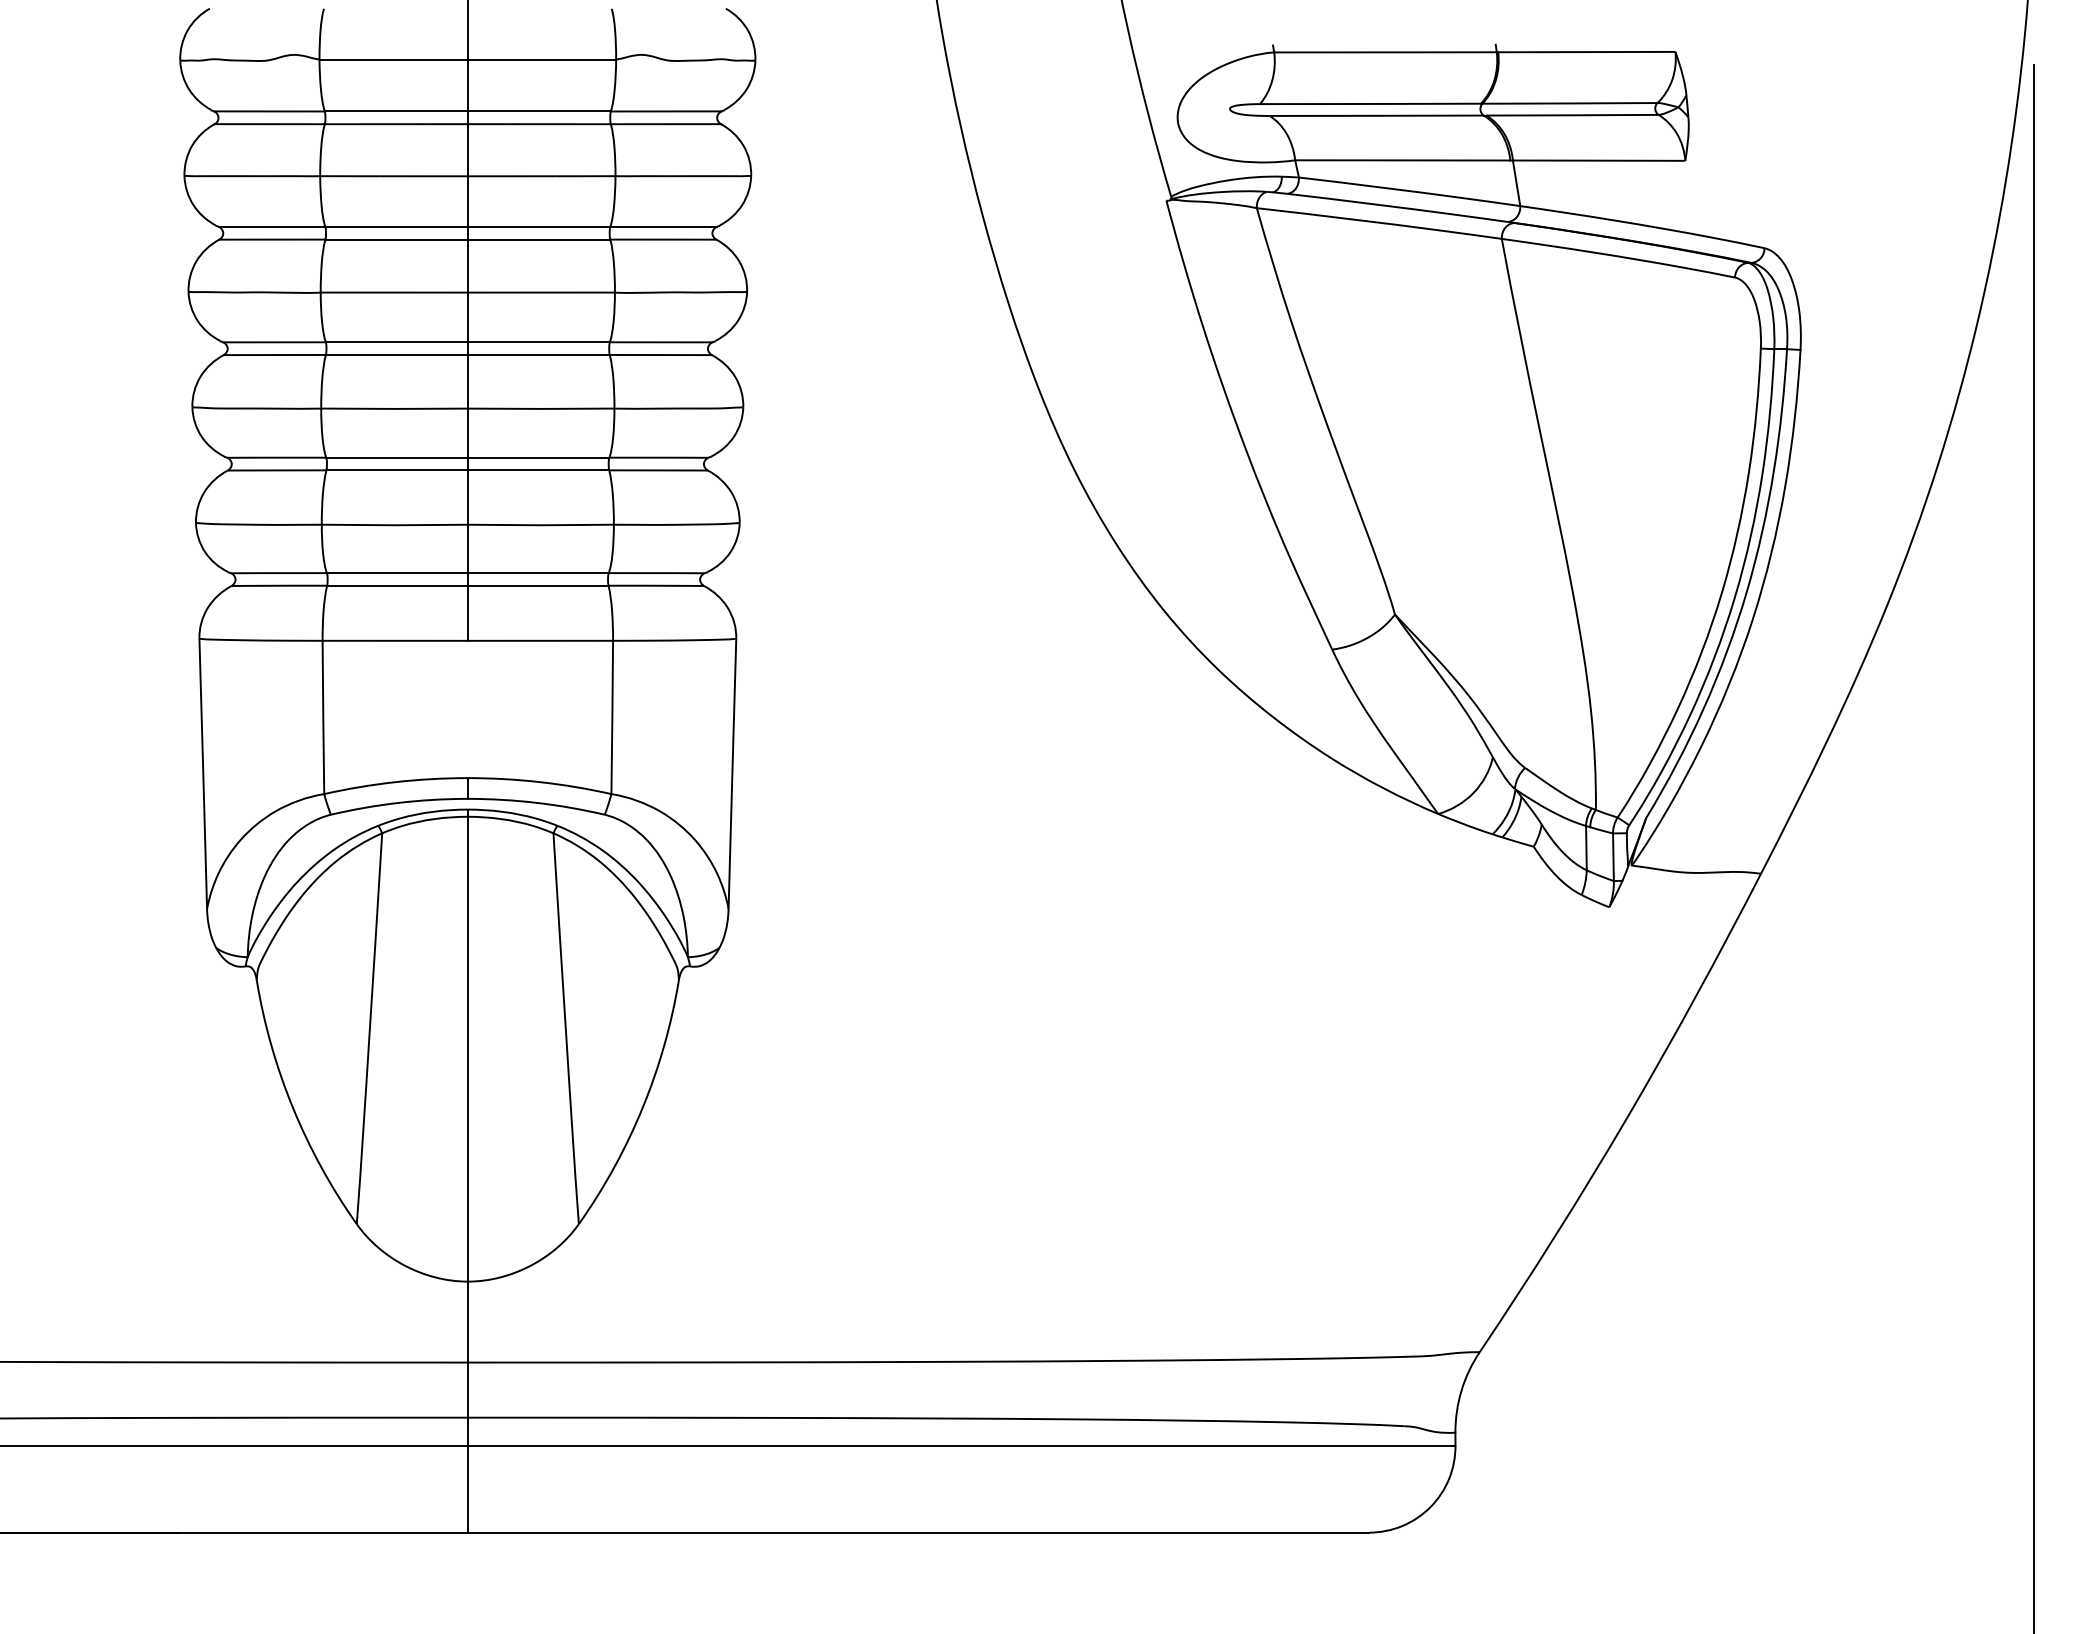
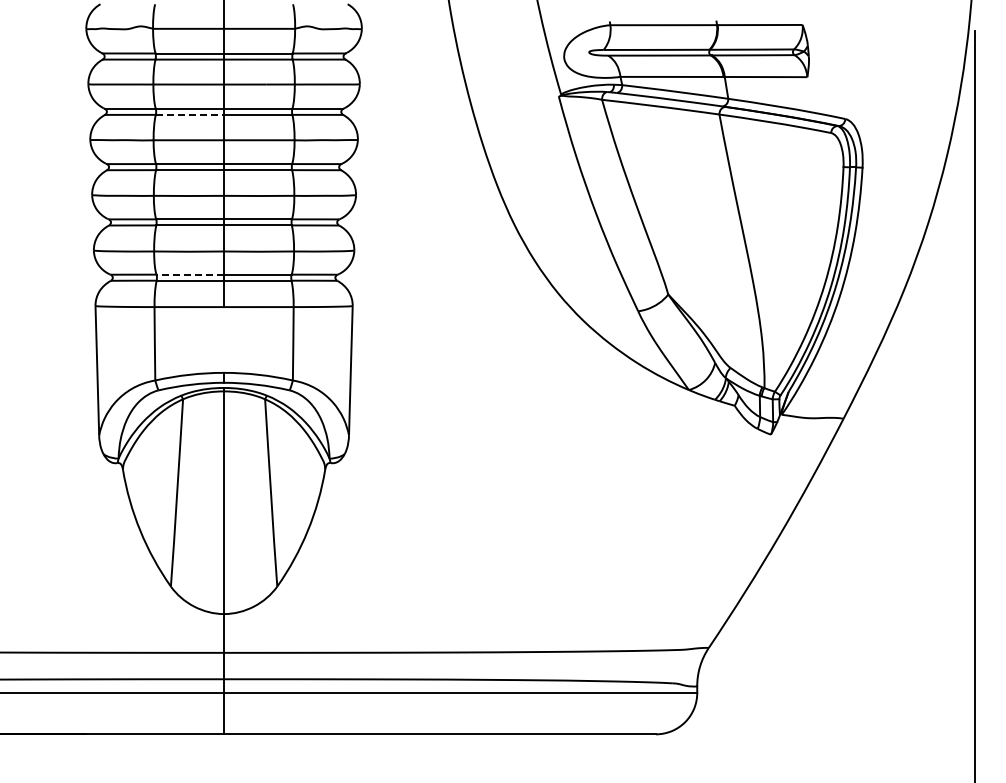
line: (397, 238) -> (190, 114), solid -> dashed
line: (397, 572) -> (190, 274), solid -> dashed

